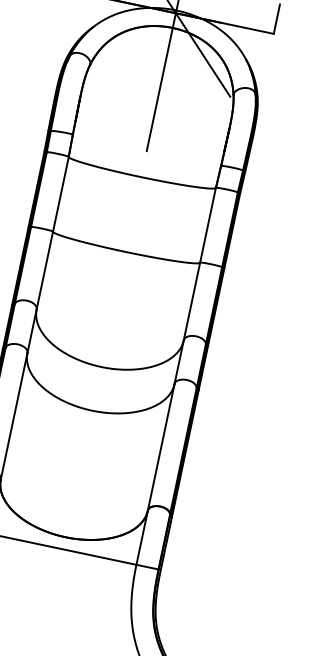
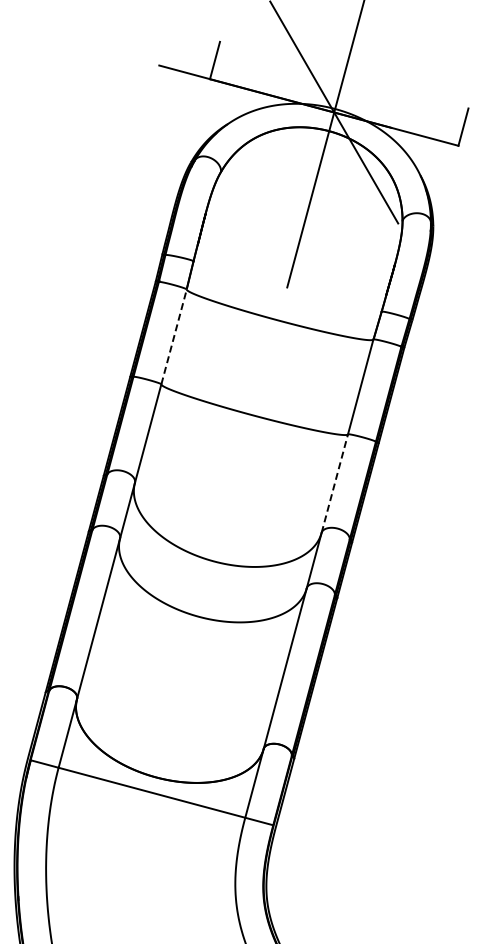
line: (61, 193) -> (174, 336), solid -> dashed
line: (191, 301) -> (334, 483), solid -> dashed

